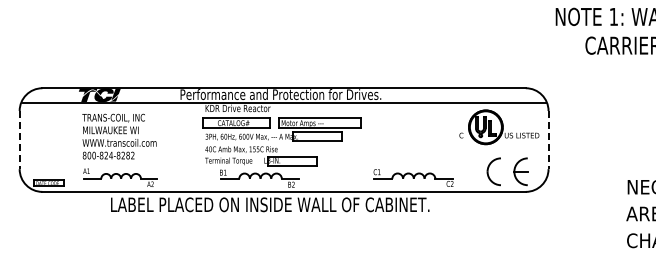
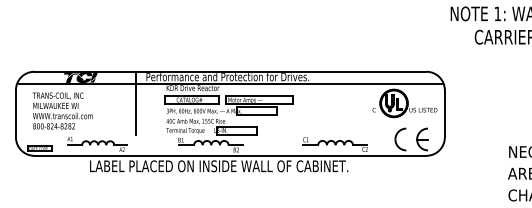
line: (167, 126) -> (135, 102), added
text: (119, 136) -> (62, 110), moved
line: (19, 140) -> (15, 114), dashed -> solid
line: (548, 140) -> (444, 114), dashed -> solid

